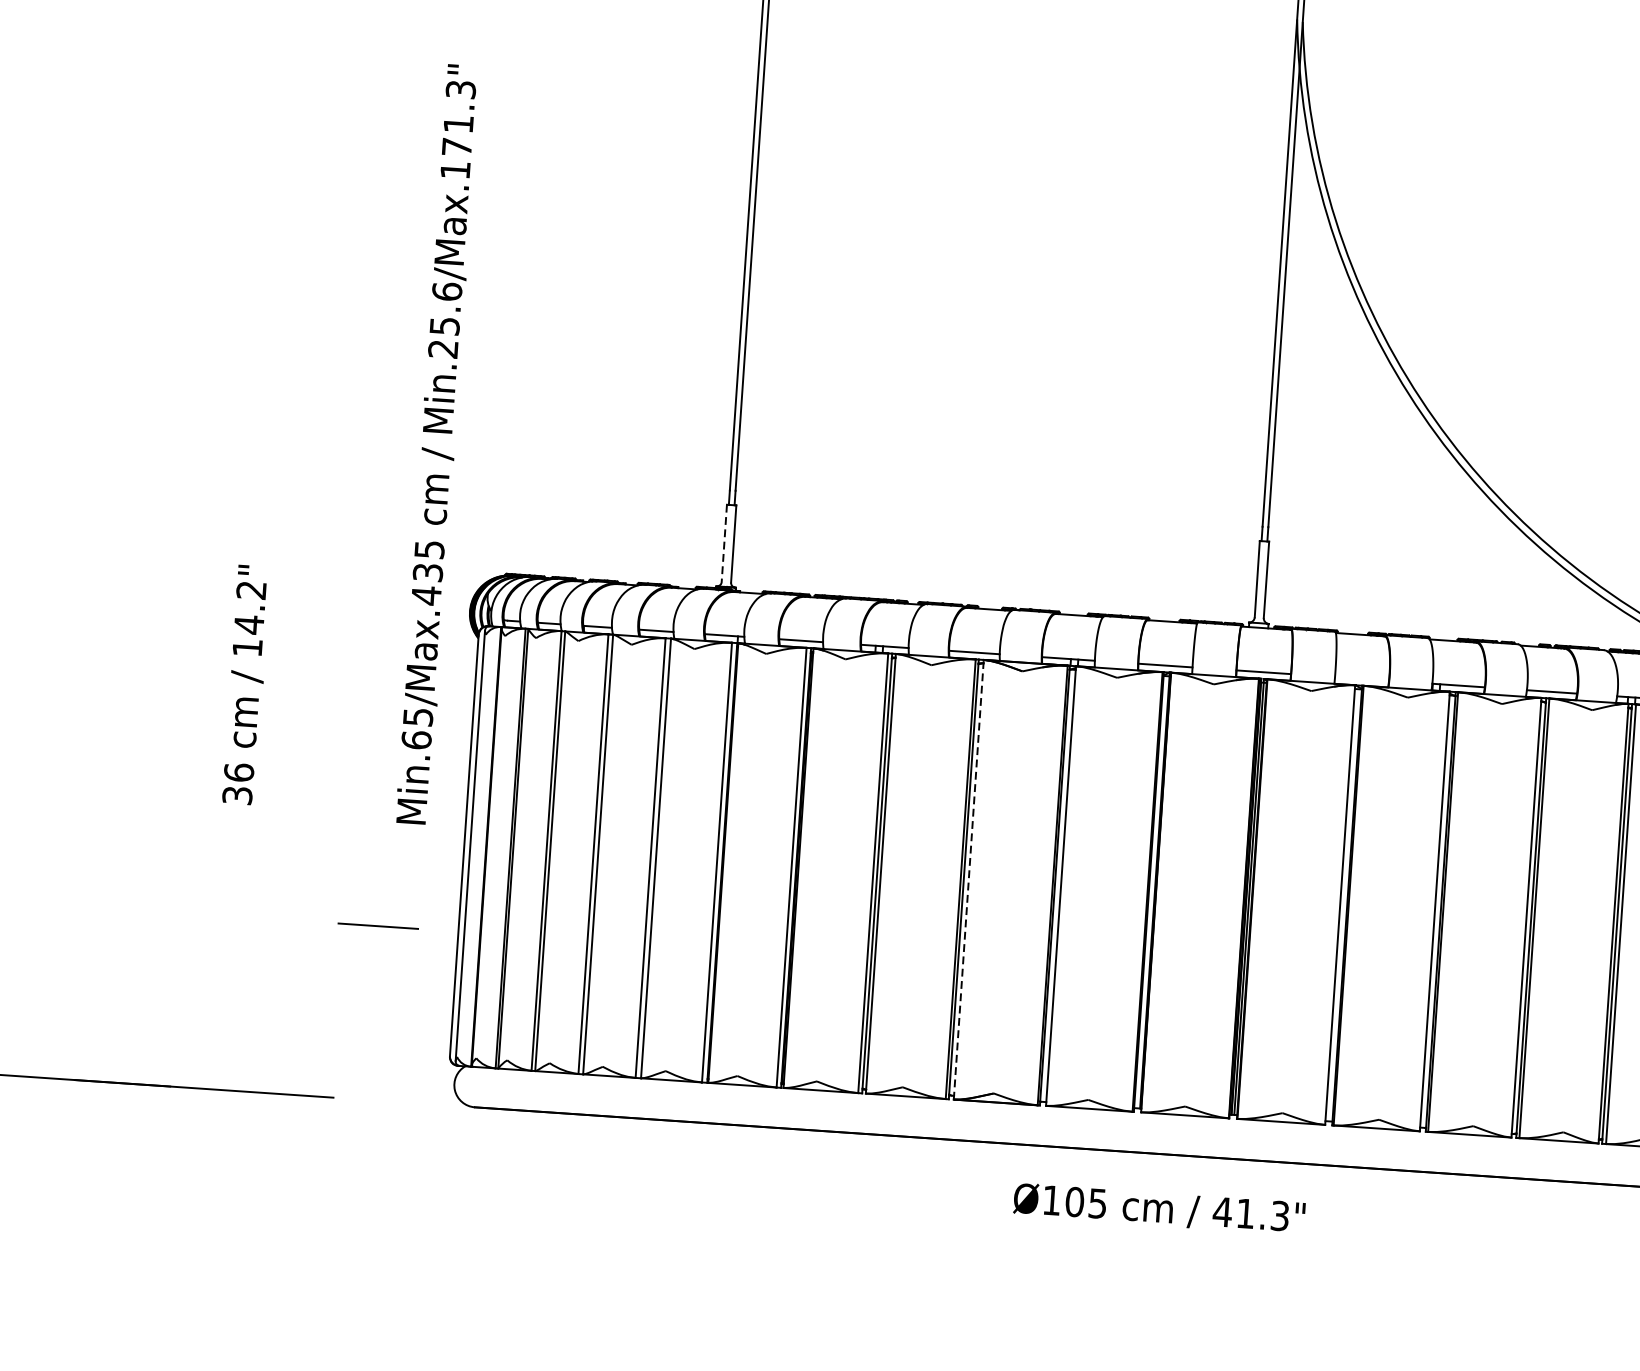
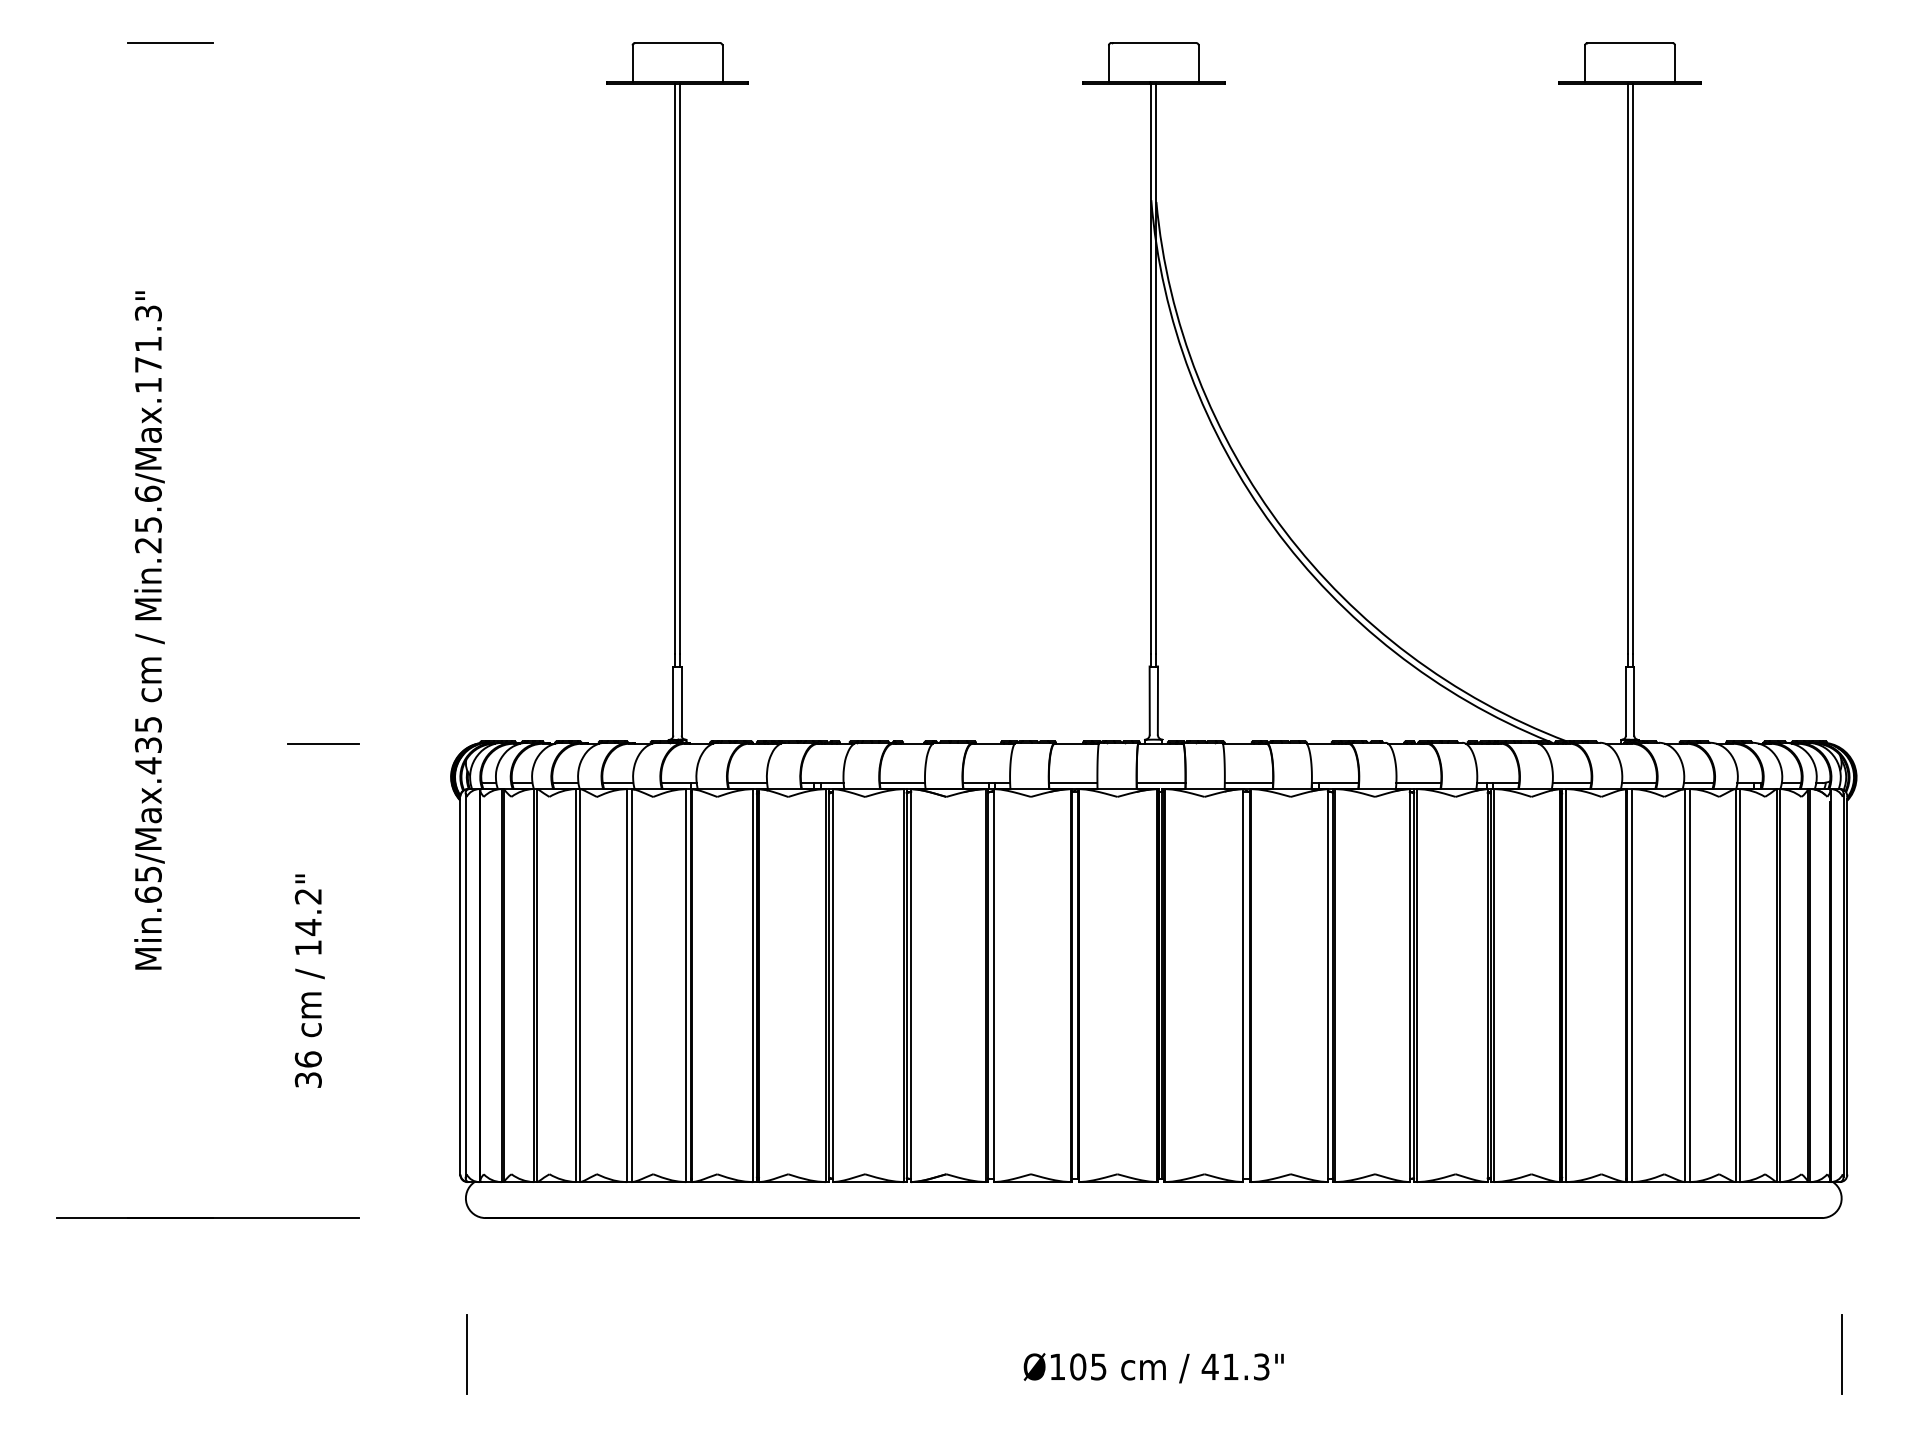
text: (437, 444) -> (149, 630), moved
line: (724, 543) -> (673, 701), dashed -> solid
line: (1361, 679) -> (1248, 783), added
text: (246, 684) -> (309, 980), moved
line: (969, 879) -> (911, 985), dashed -> solid
line: (378, 925) -> (323, 743), moved
text: (1159, 1209) -> (1153, 1368), moved
line: (443, 1258) -> (466, 1354), added

